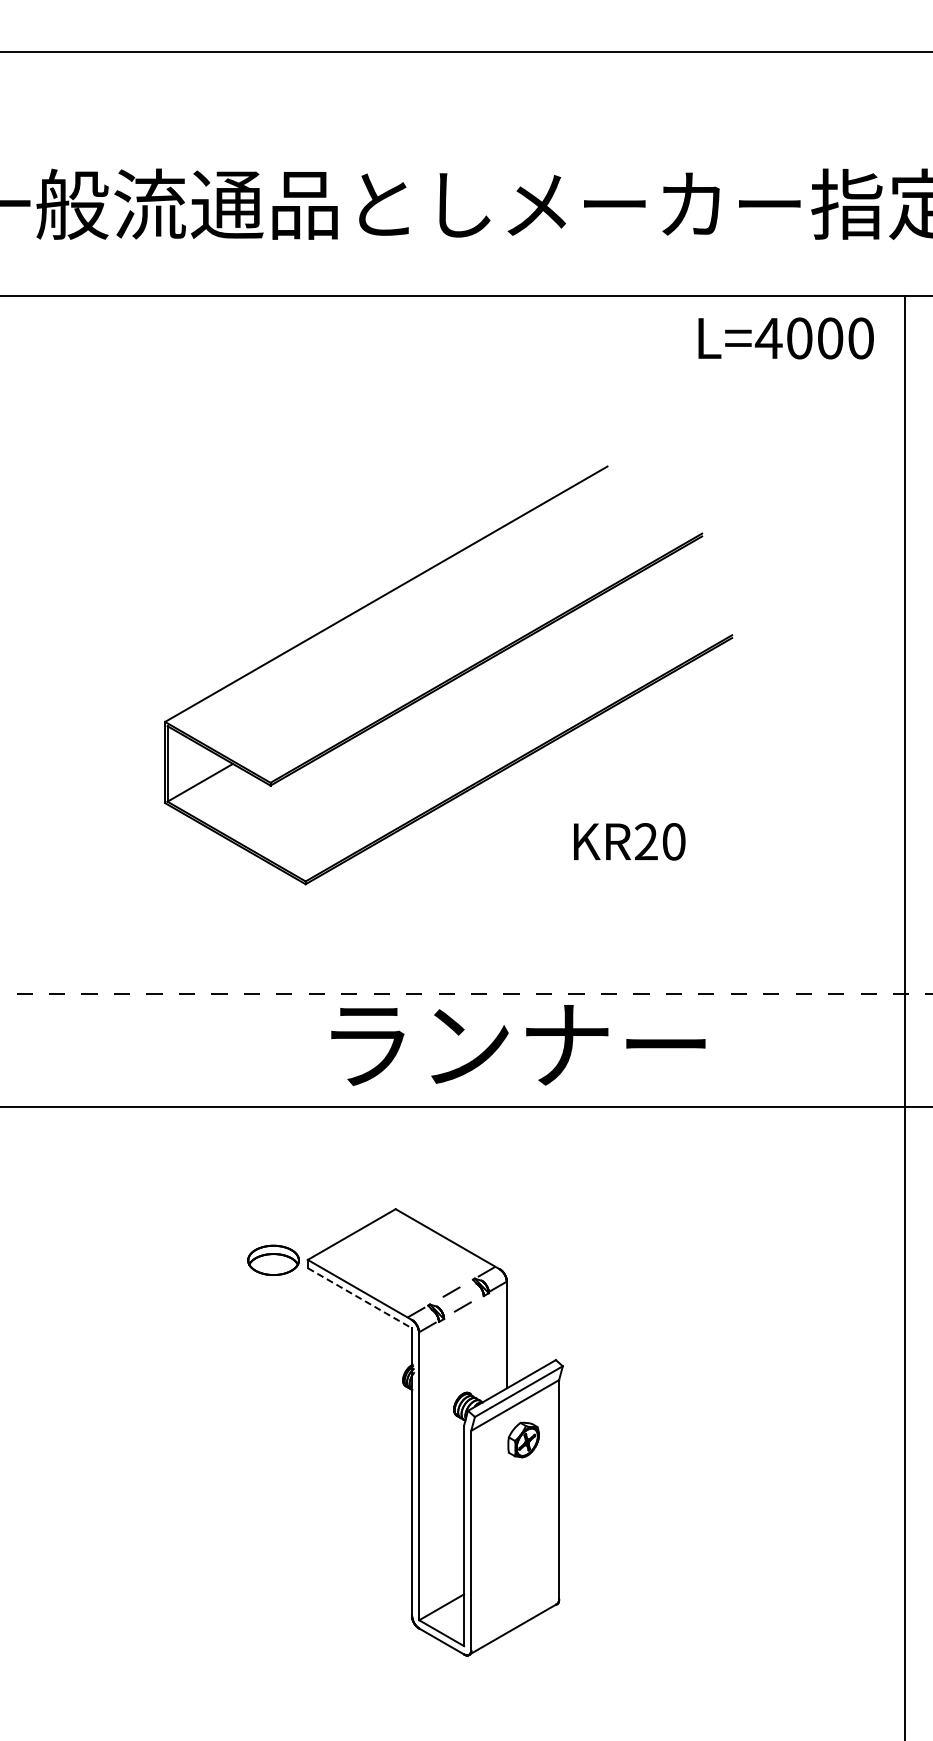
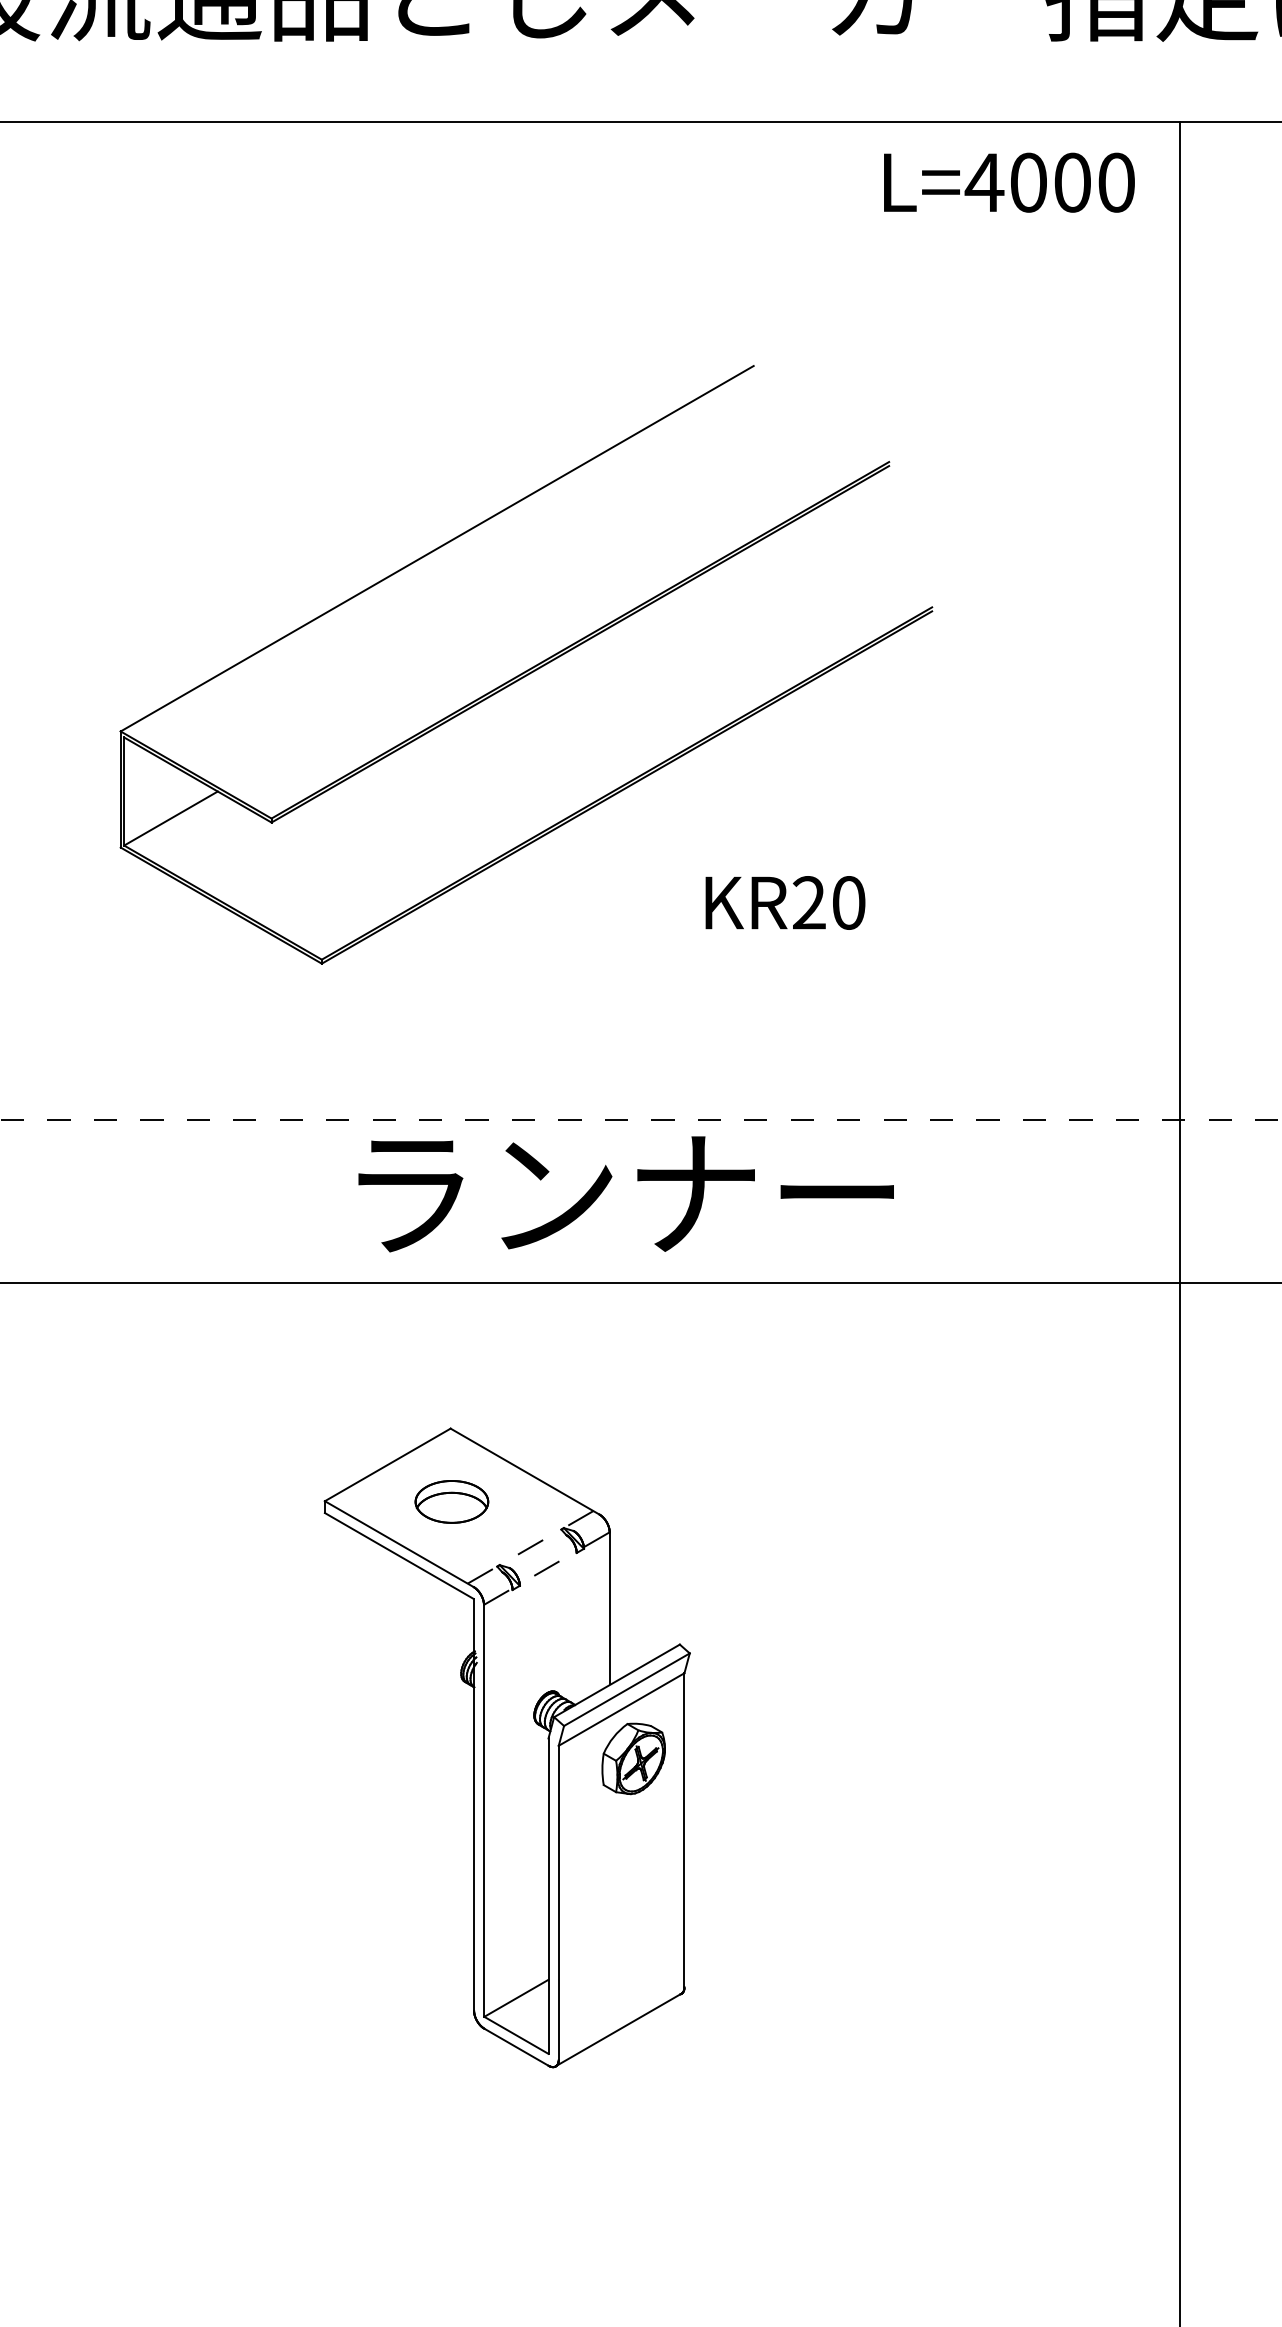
part: (273, 1259) -> (451, 1500), moved
line: (360, 1298) -> (400, 1556), dashed -> solid
part: (523, 1439) -> (633, 1758), size x1.43

